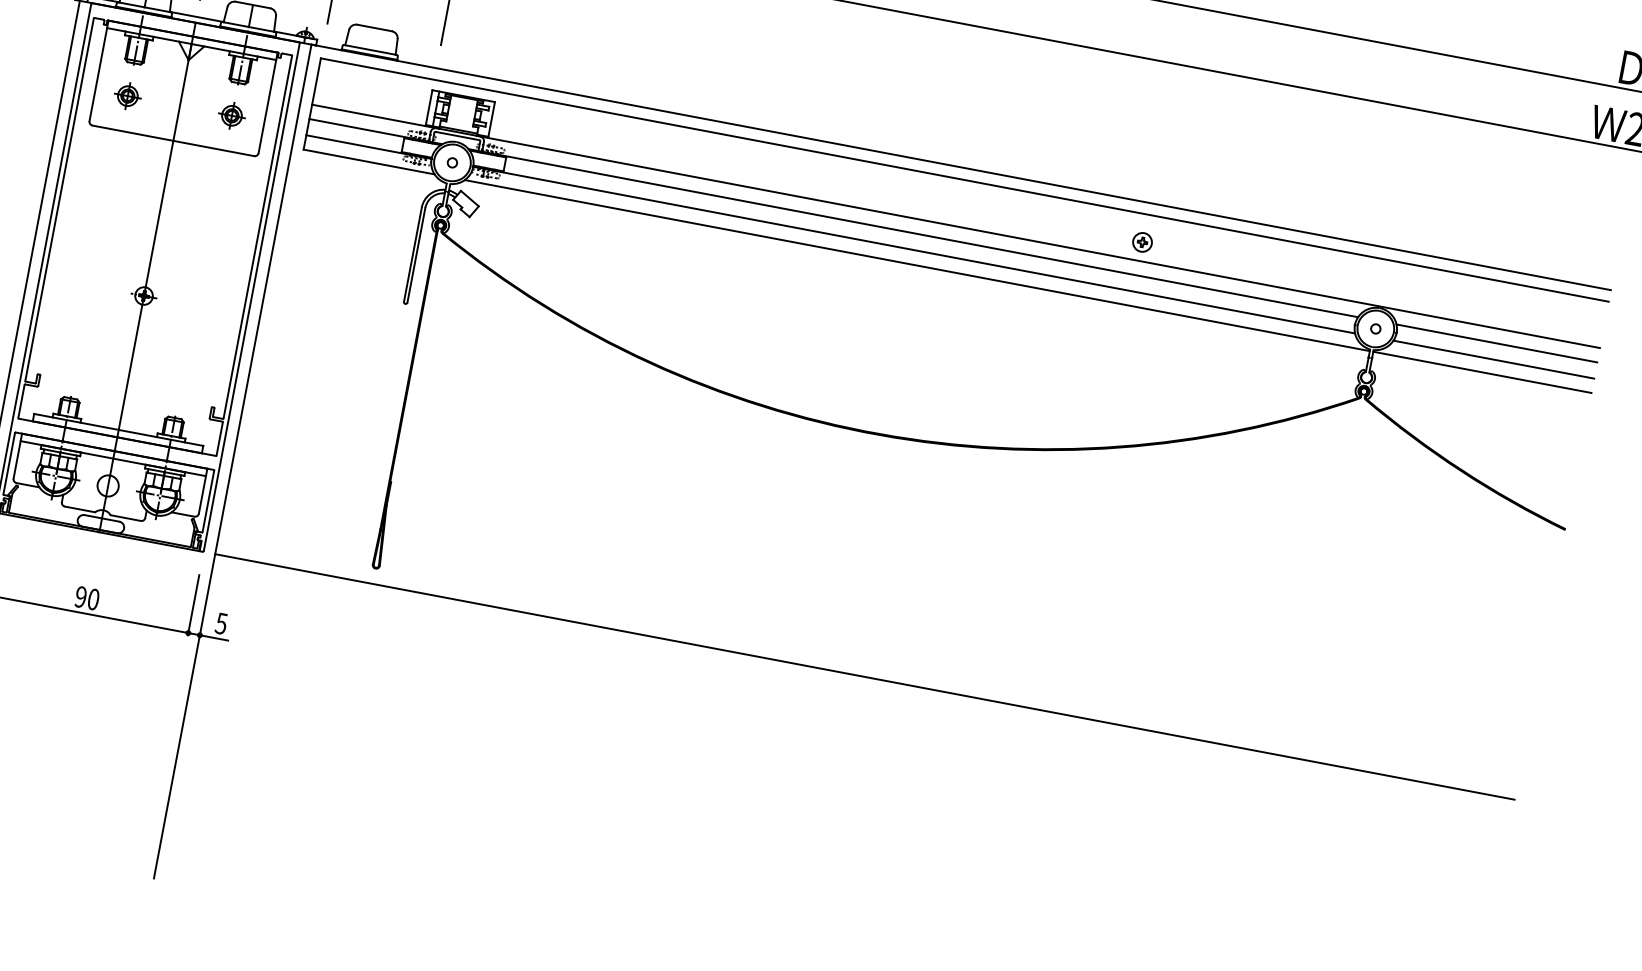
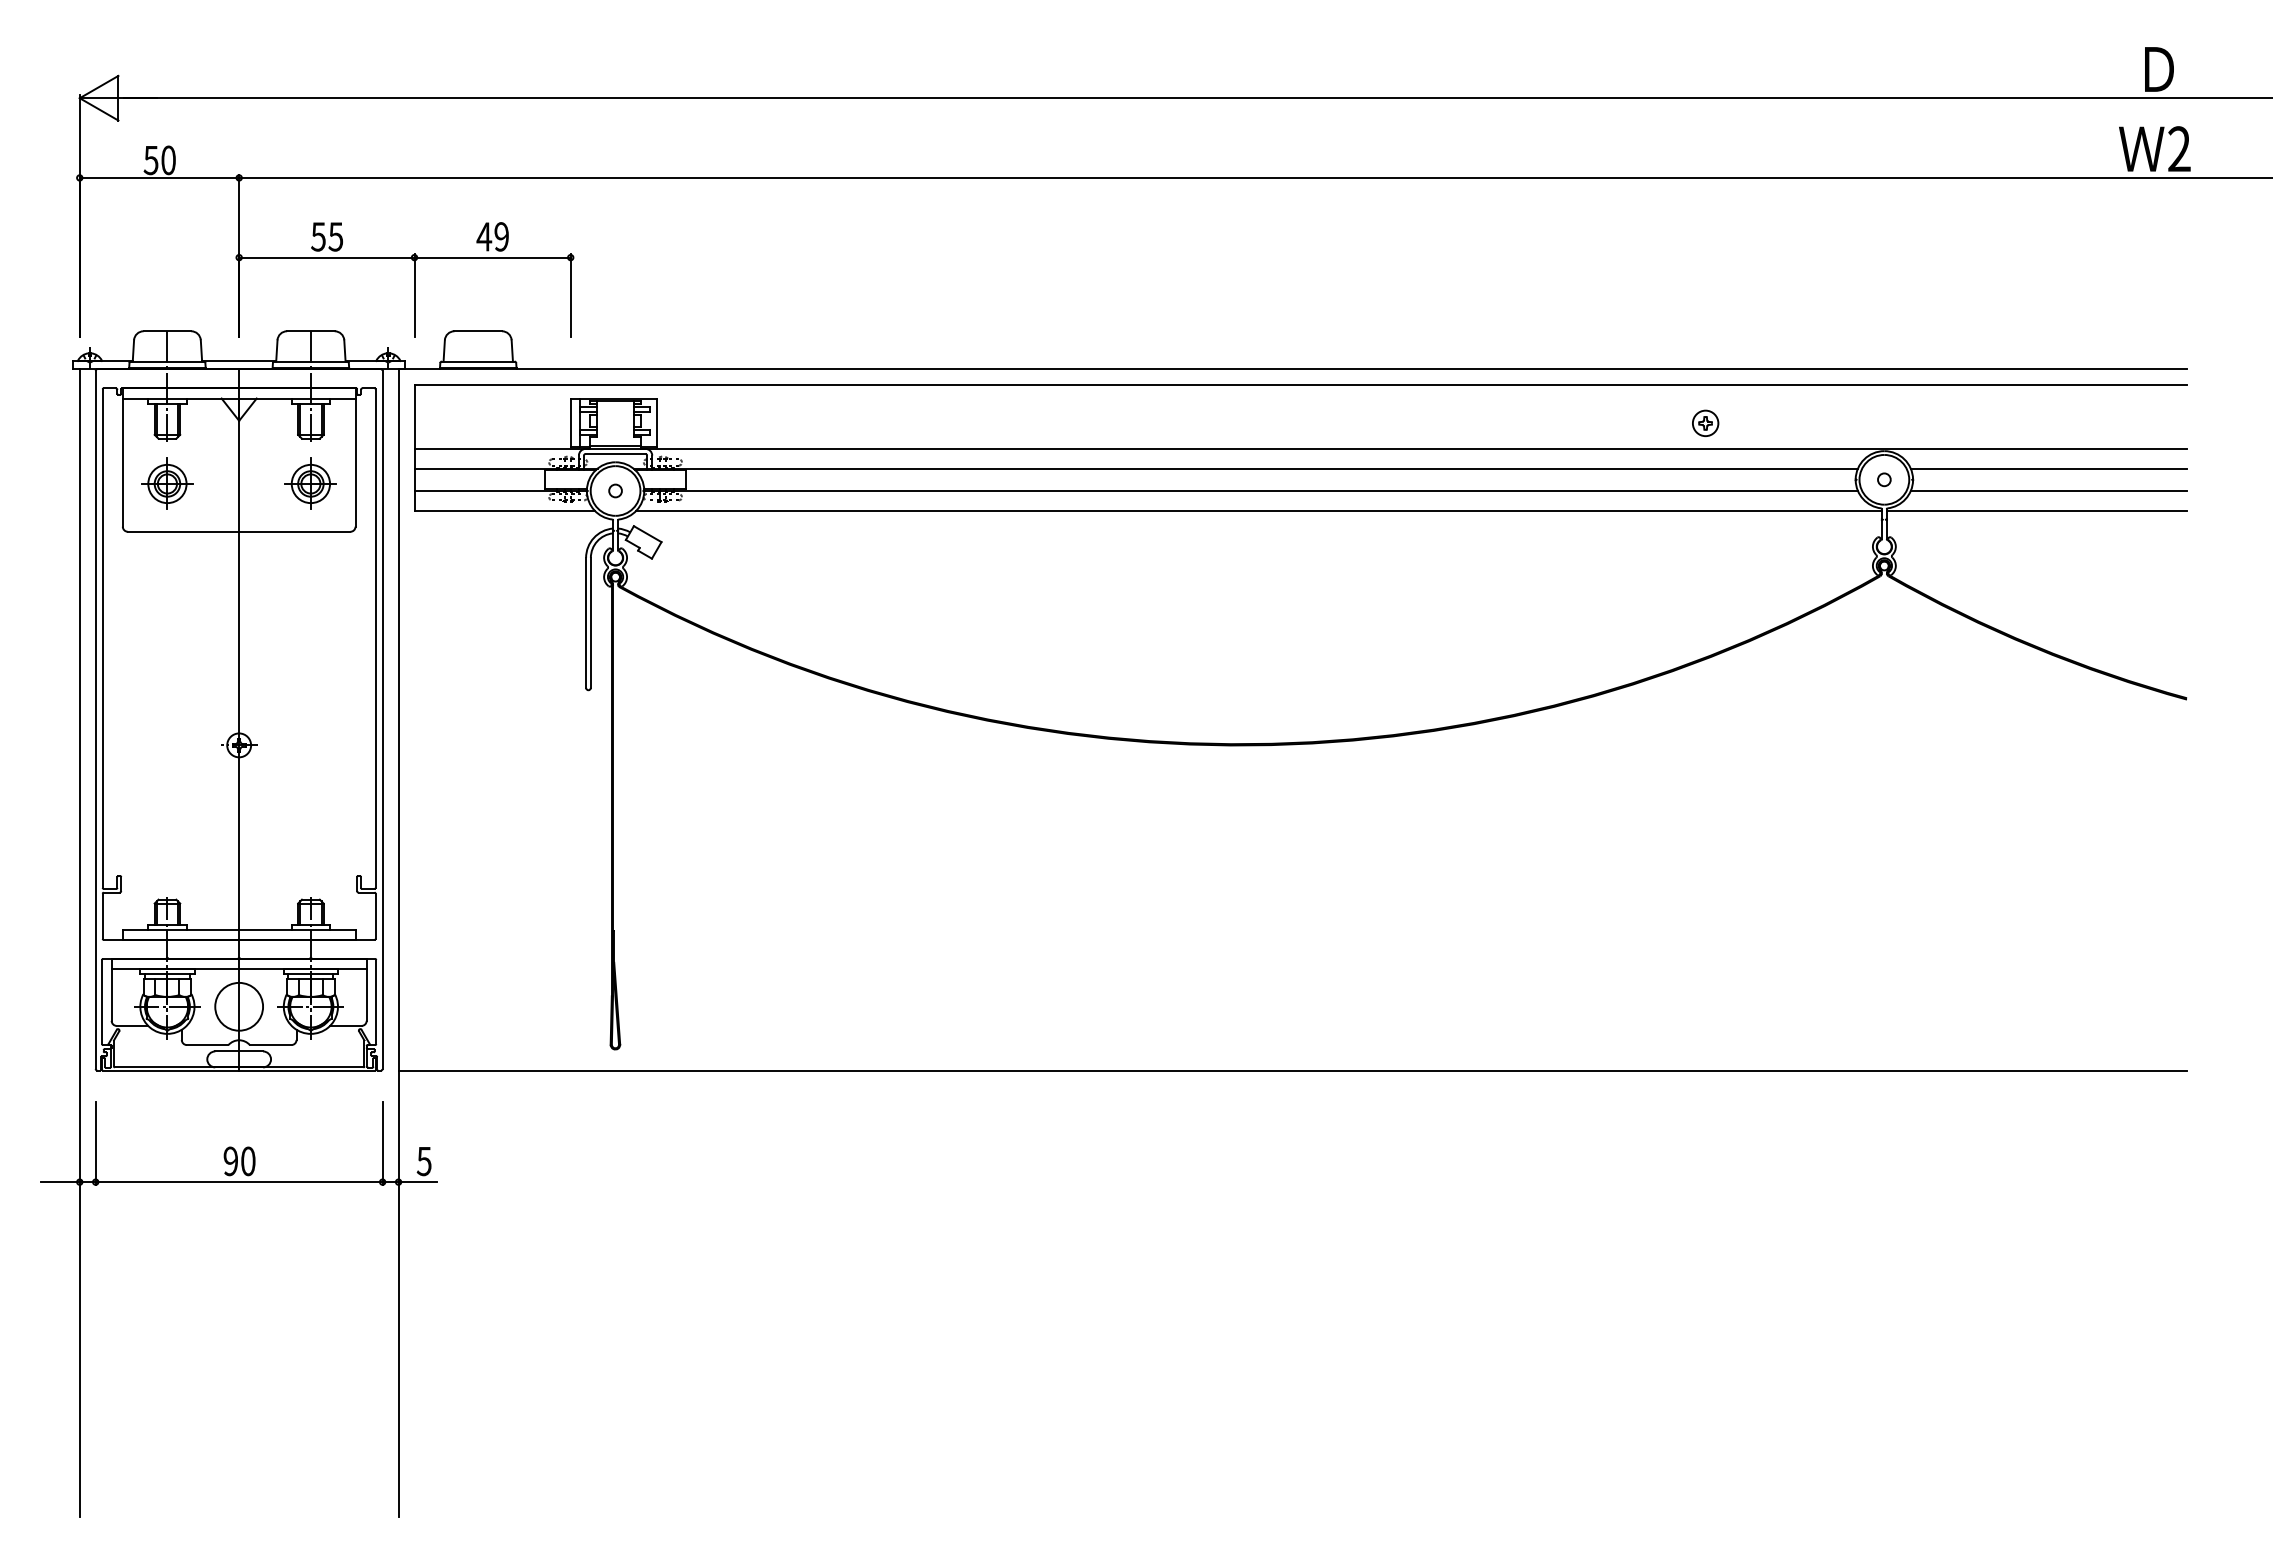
part: (127, 95) -> (167, 483), size x1.43
part: (231, 115) -> (310, 483), size x1.43
part: (1142, 241) -> (1705, 422), moved
circle: (108, 485) -> (239, 1006), size x1.67

